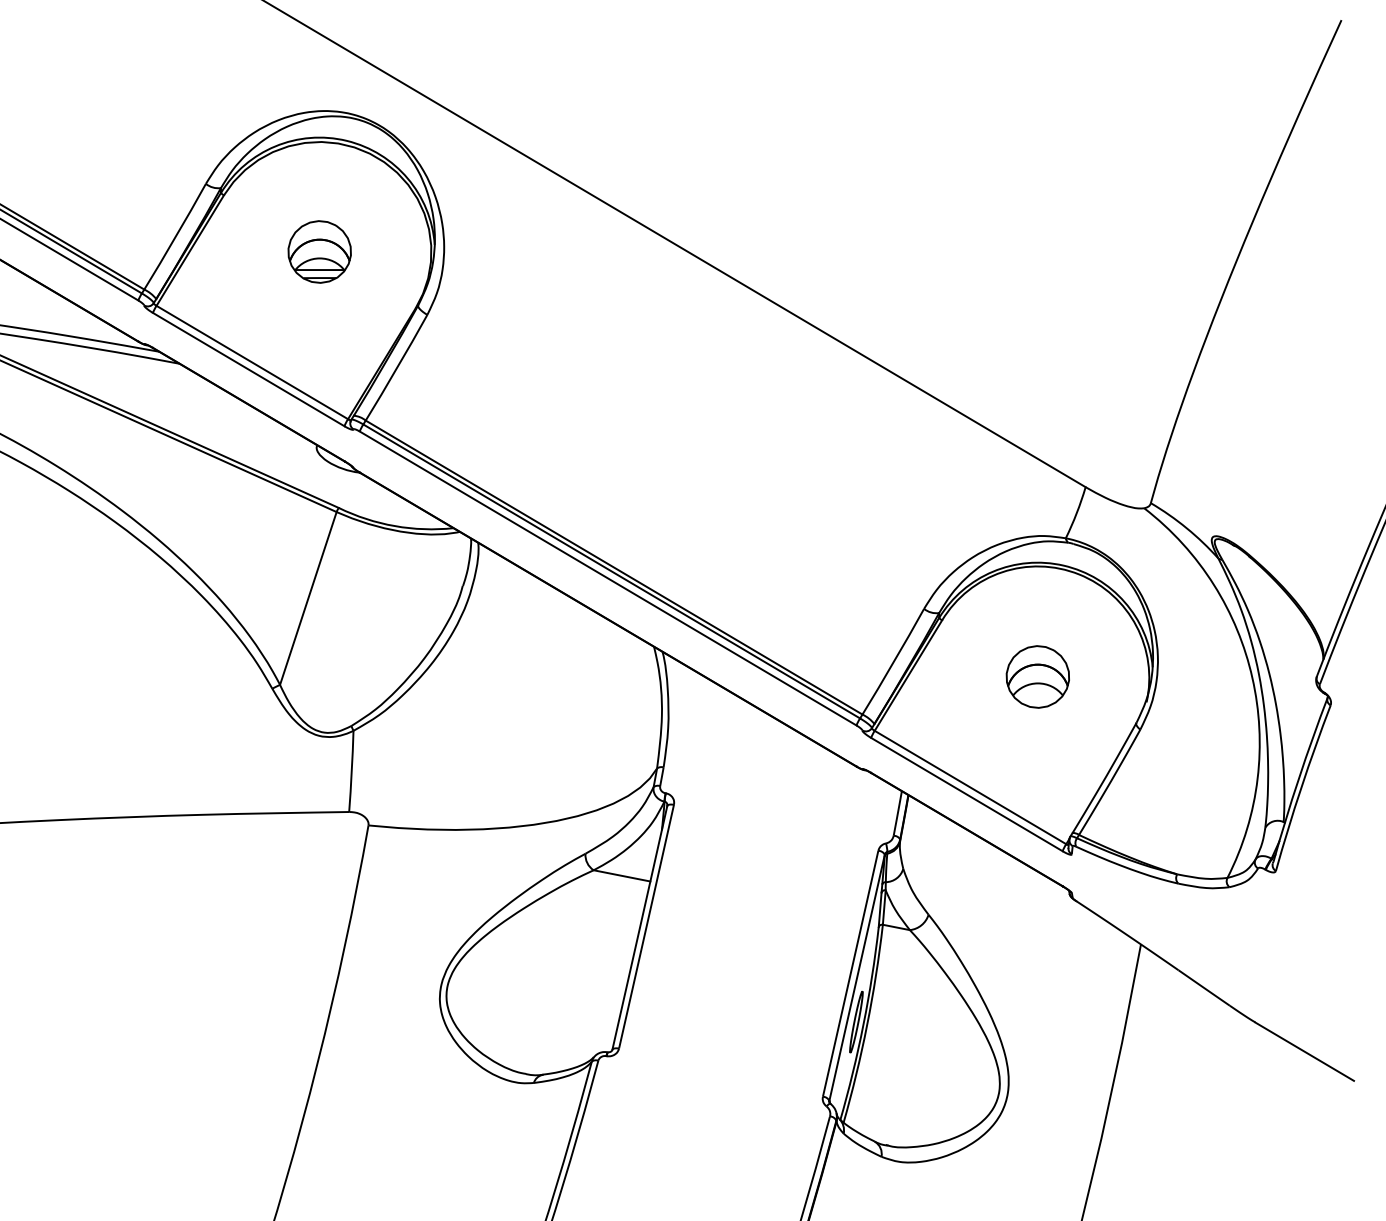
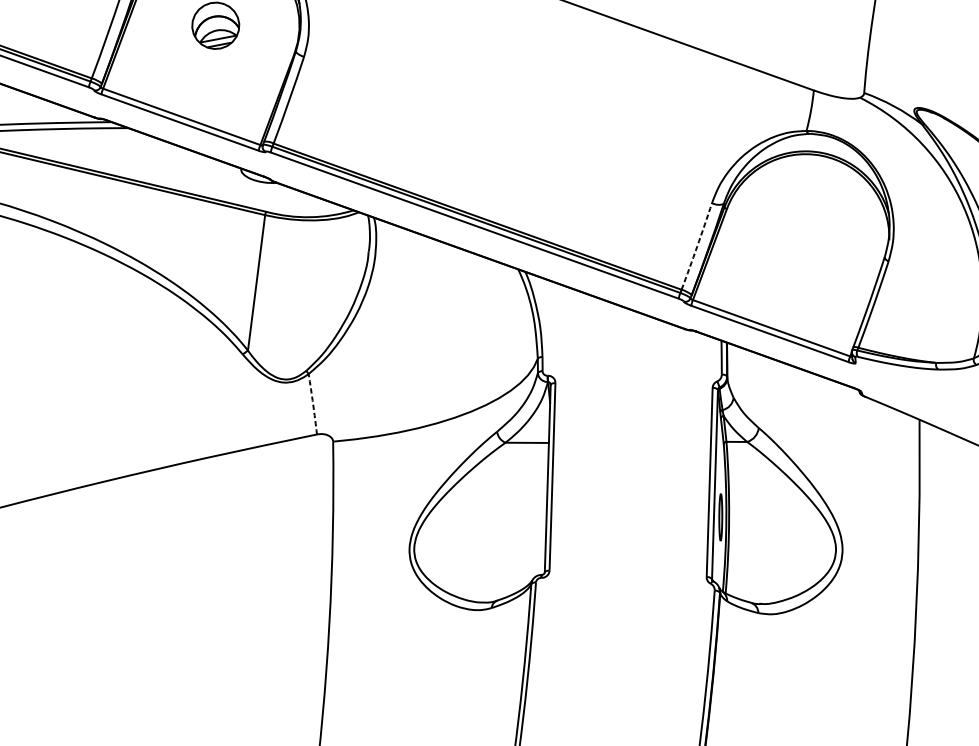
arc: (893, 662) -> (697, 246), solid -> dashed
part: (1037, 676) -> (805, 236), removed
arc: (351, 771) -> (312, 404), solid -> dashed

